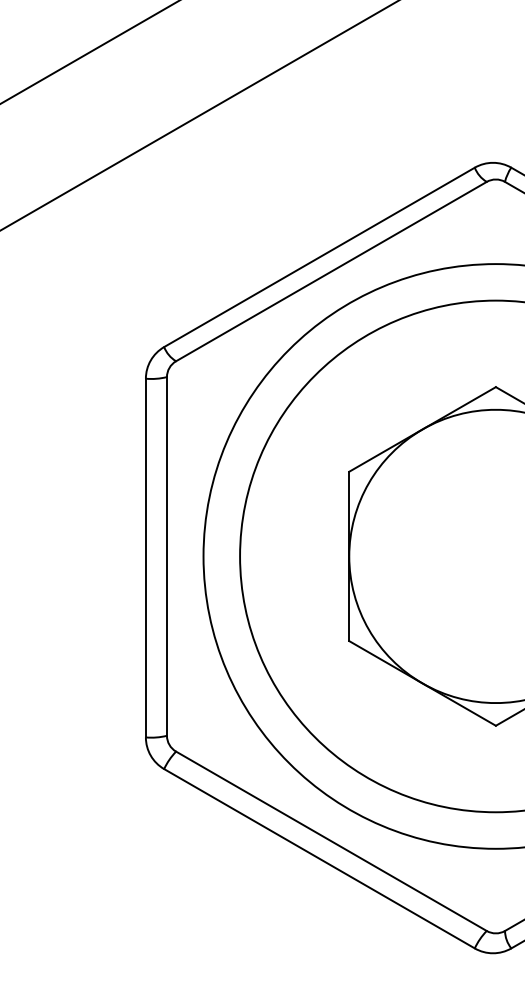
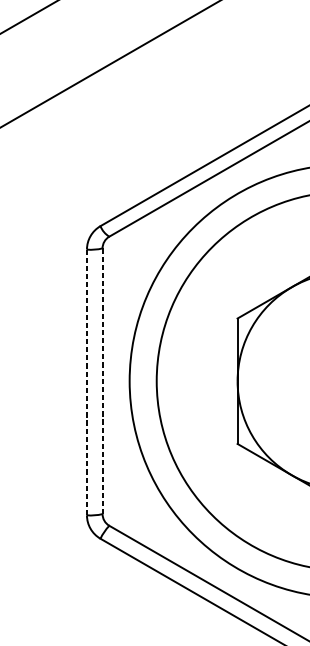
line: (166, 556) -> (102, 381), solid -> dashed
line: (145, 557) -> (86, 382), solid -> dashed

